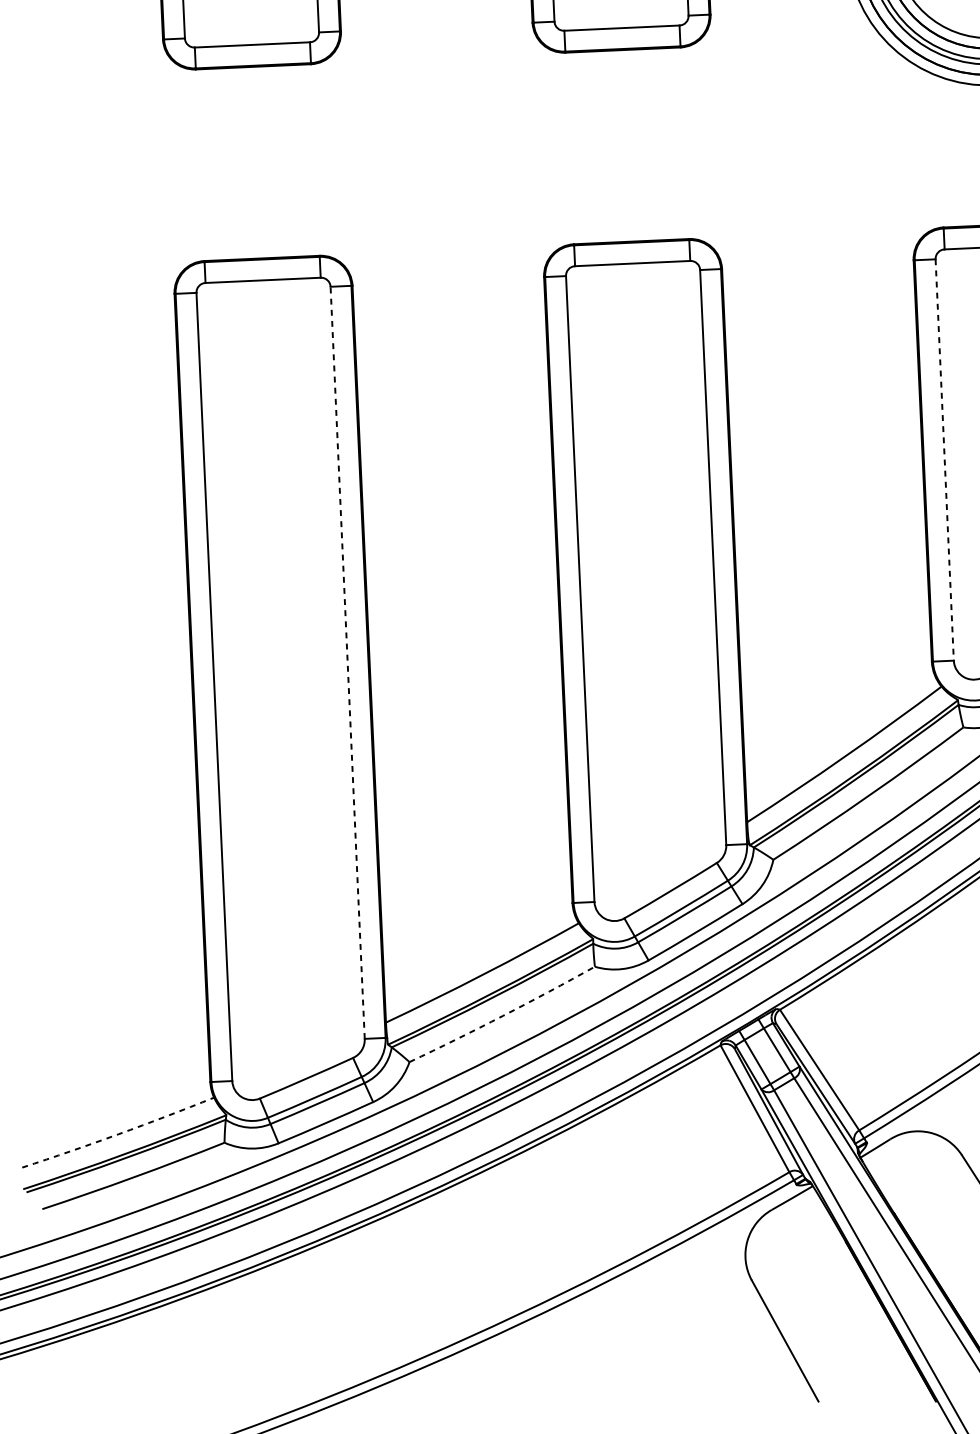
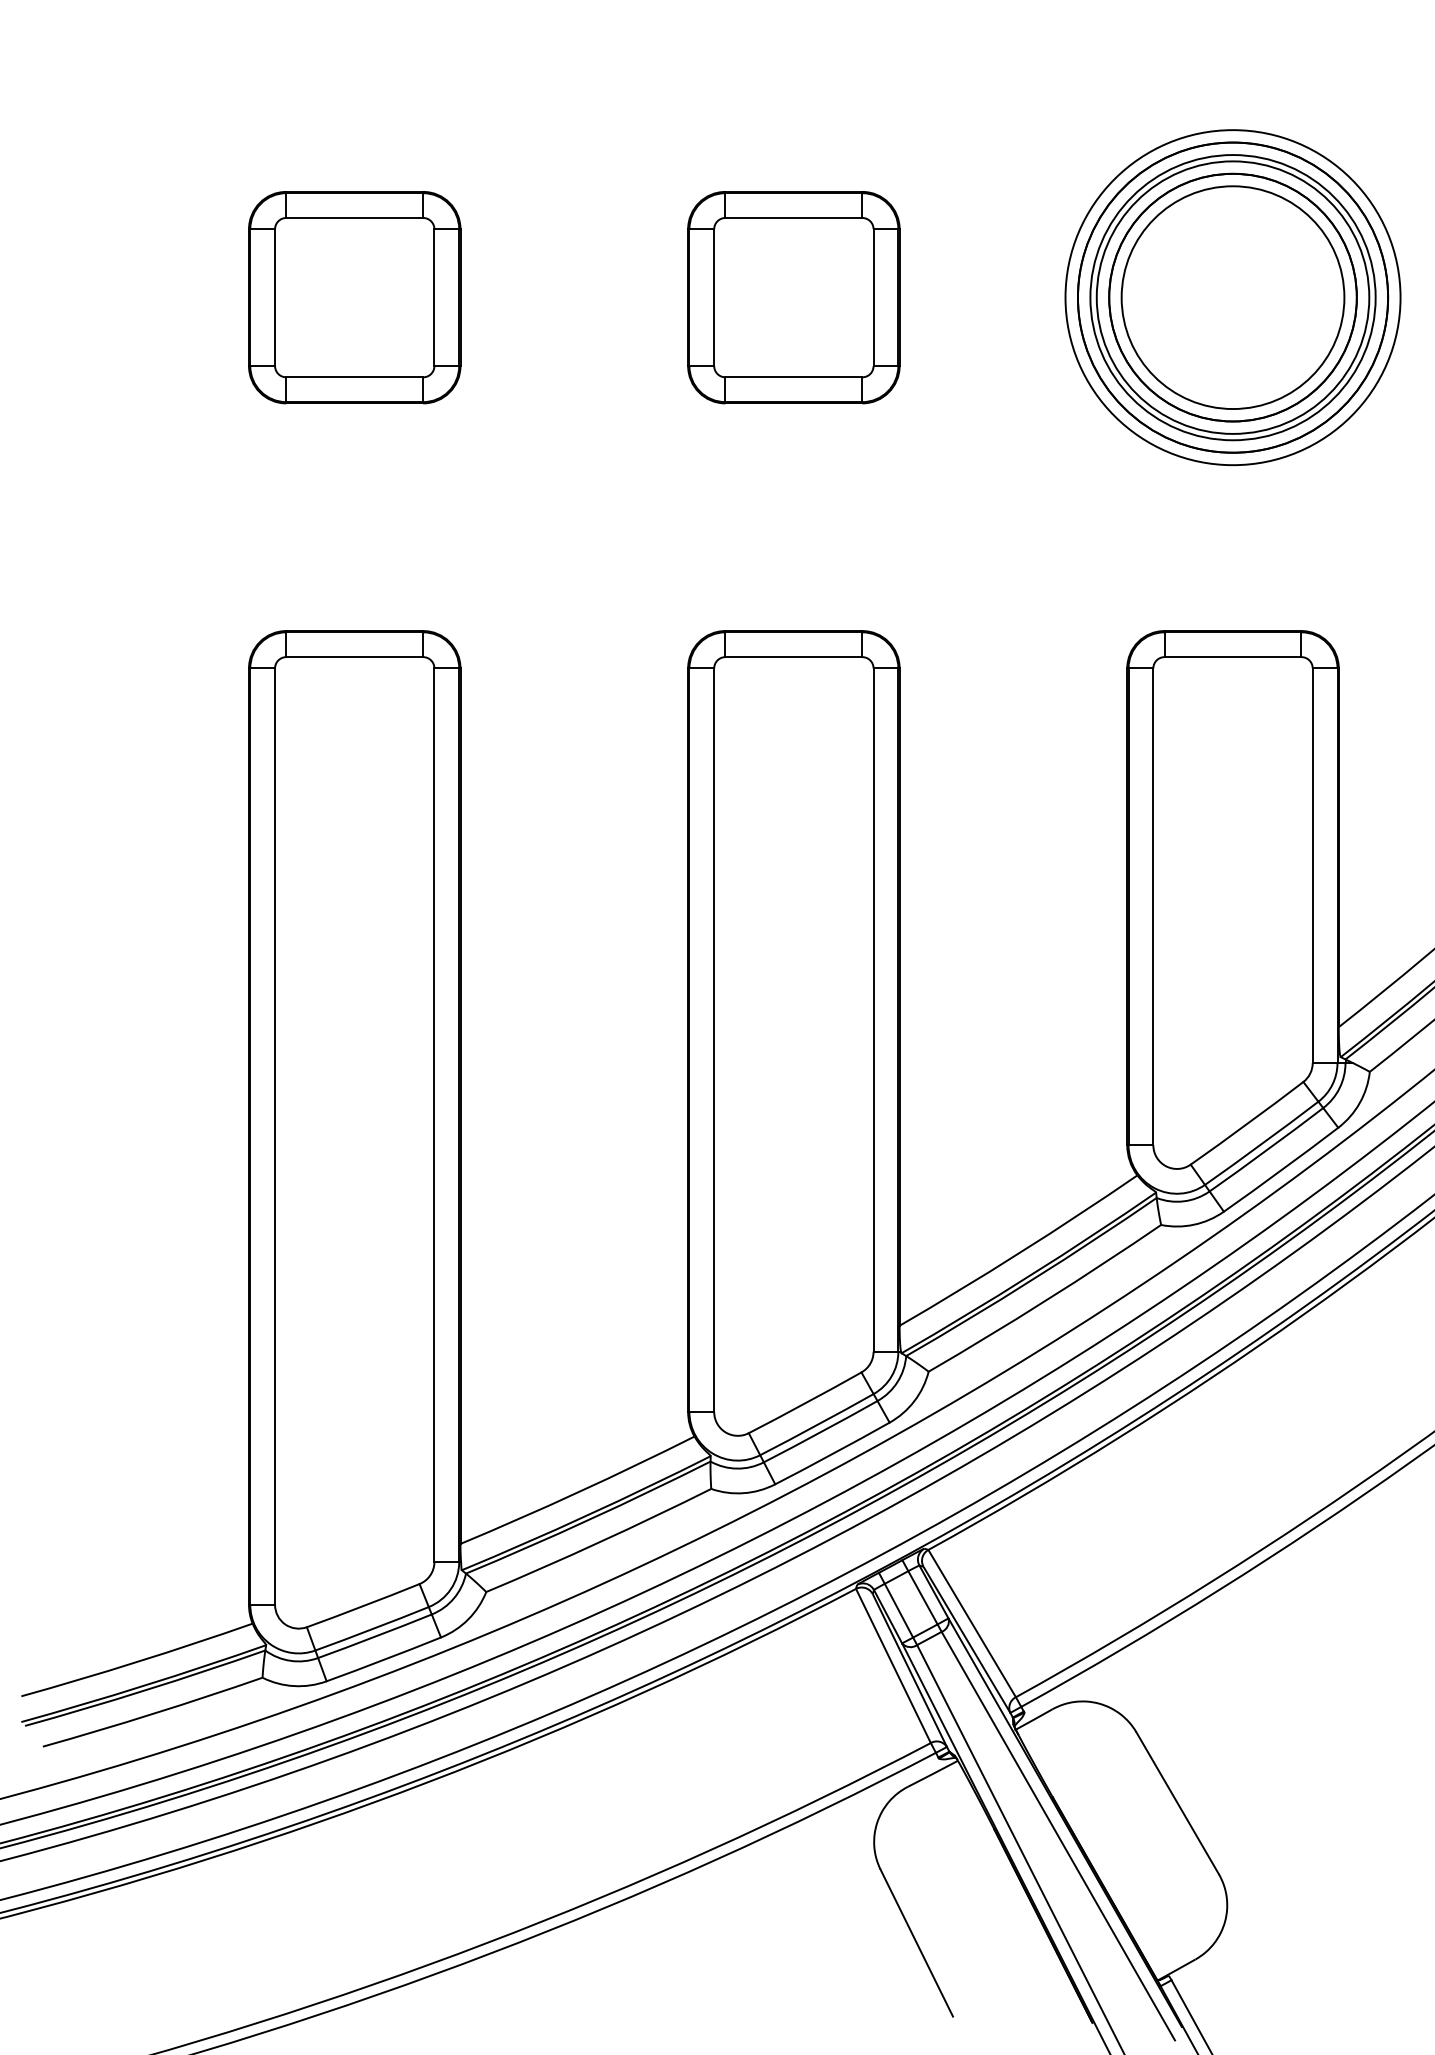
line: (944, 460) -> (1153, 907), dashed -> solid
line: (347, 663) -> (434, 1115), dashed -> solid
arc: (502, 1016) -> (599, 1542), dashed -> solid
arc: (118, 1133) -> (137, 1661), dashed -> solid

